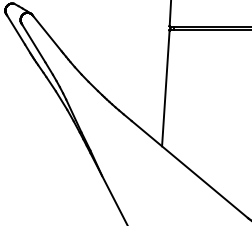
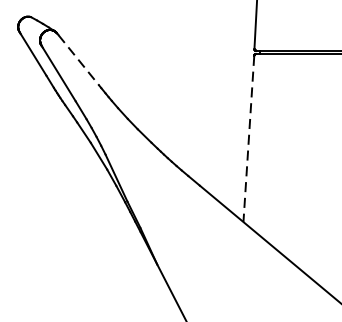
line: (47, 33) -> (78, 59), solid -> dashed
line: (165, 88) -> (248, 138), solid -> dashed

